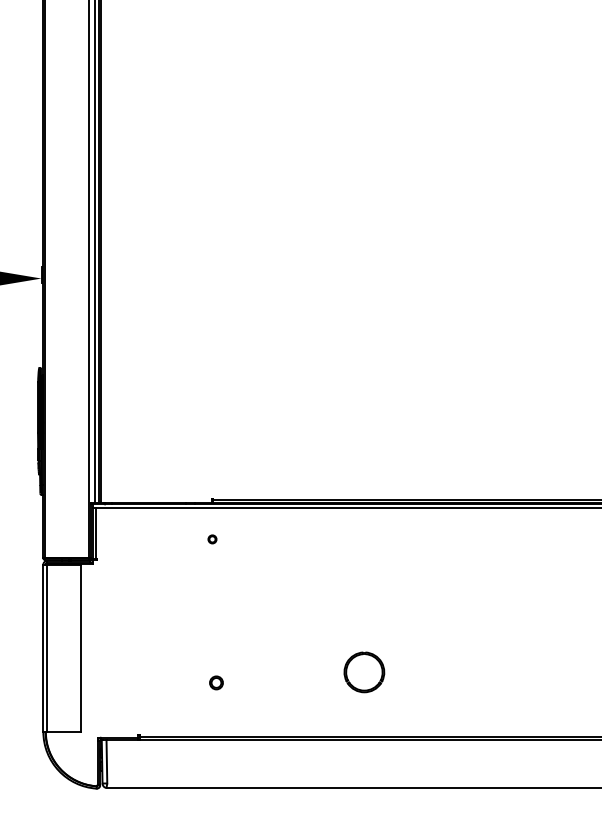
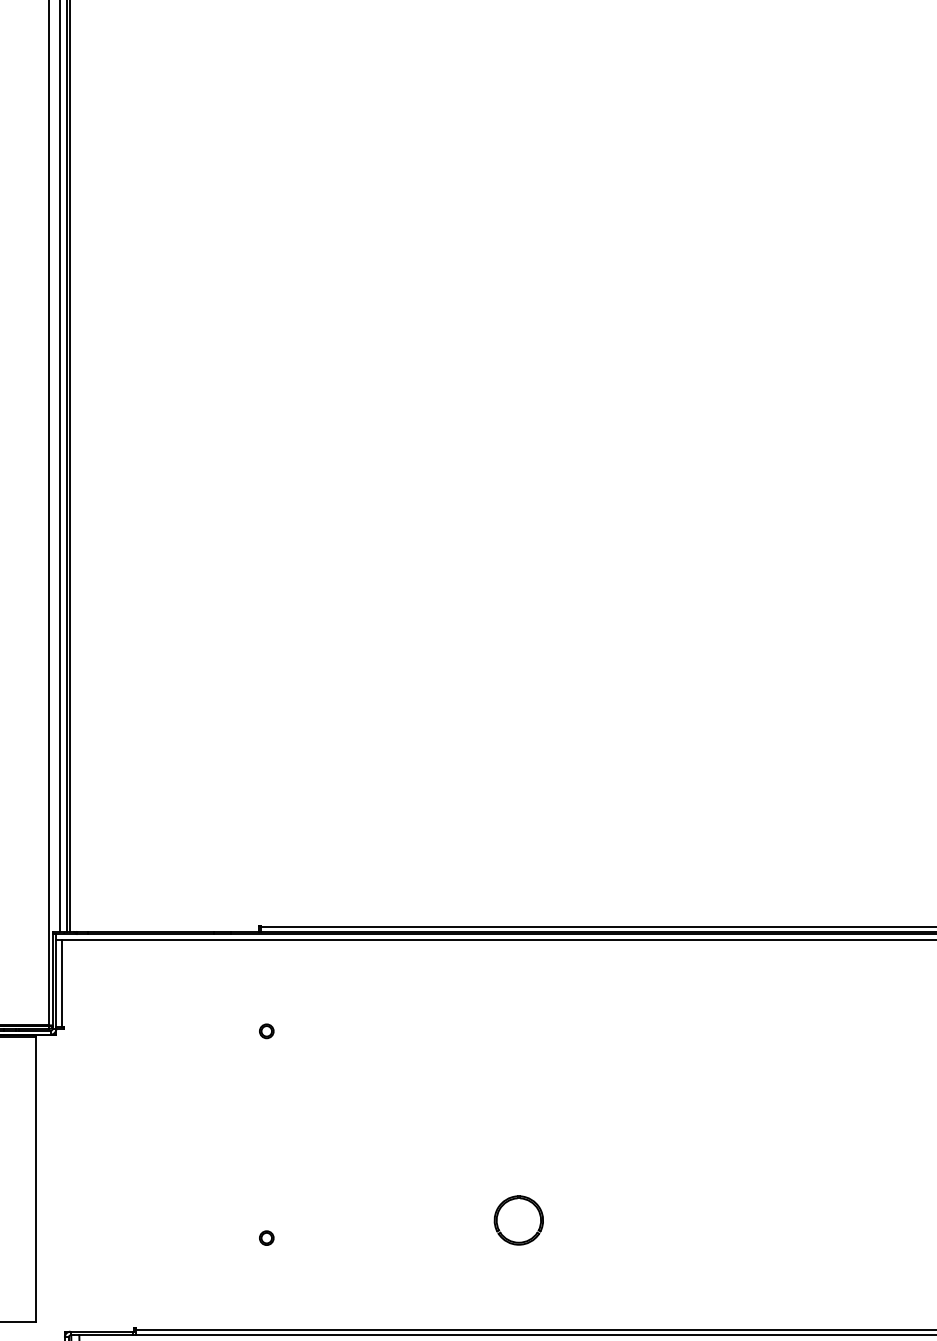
part: (212, 539) -> (266, 1031), moved
part: (364, 672) -> (519, 1220), size x0.71
part: (216, 682) -> (266, 1237), size x0.62

